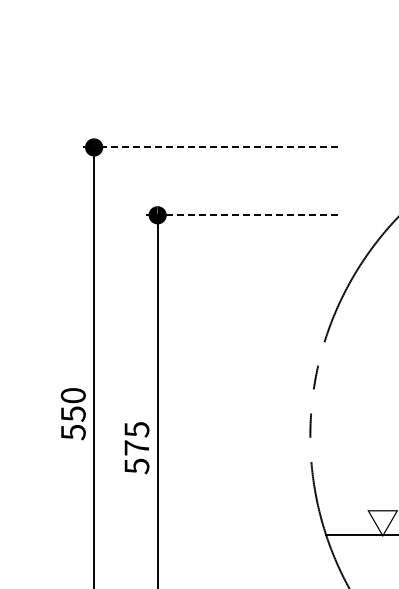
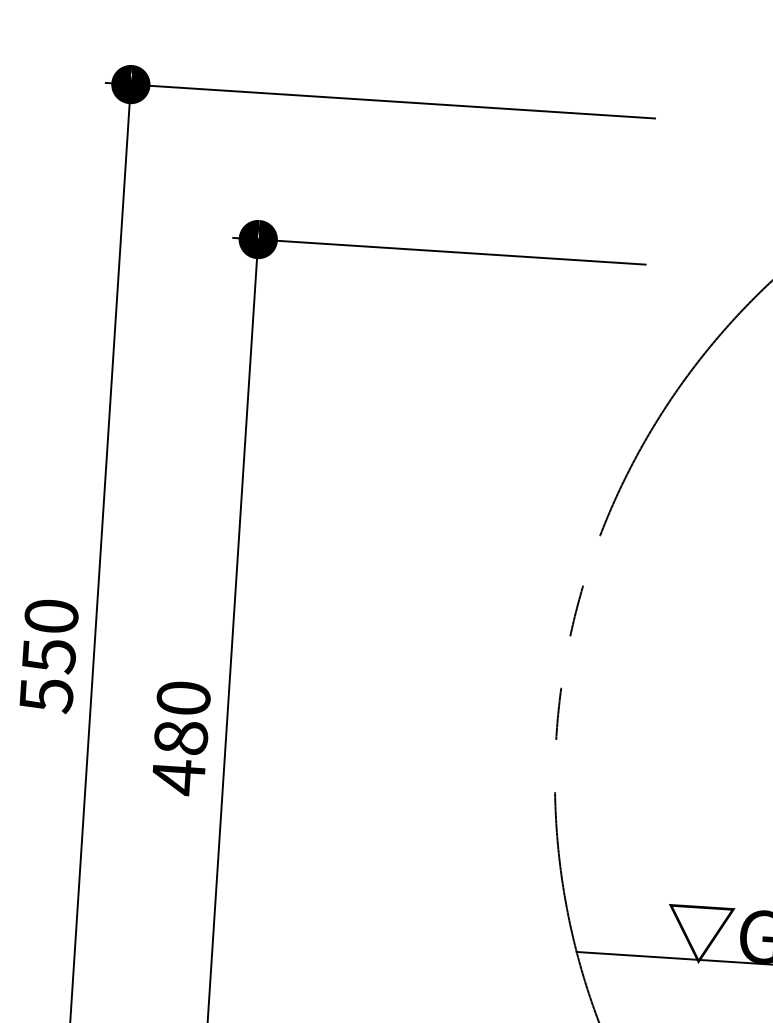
line: (210, 147) -> (381, 100), dashed -> solid
line: (241, 215) -> (438, 251), dashed -> solid
text: (136, 448) -> (180, 738), 575 -> 480

